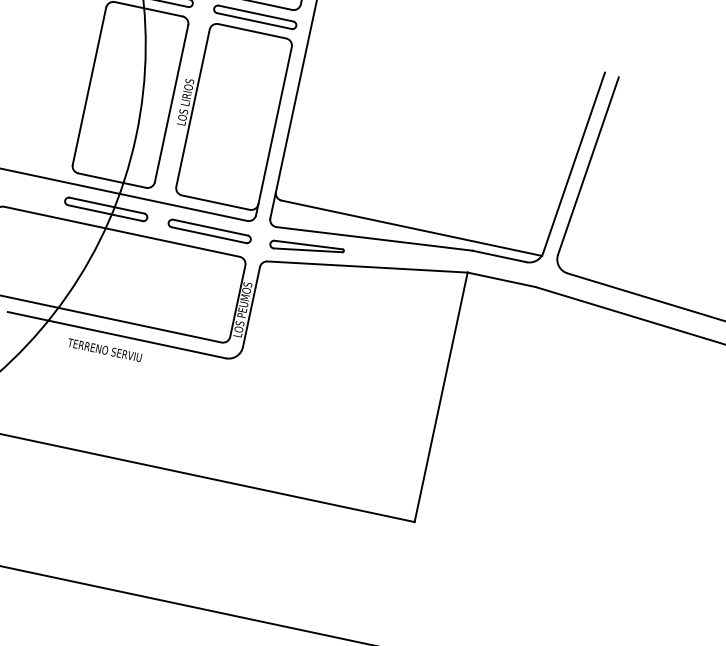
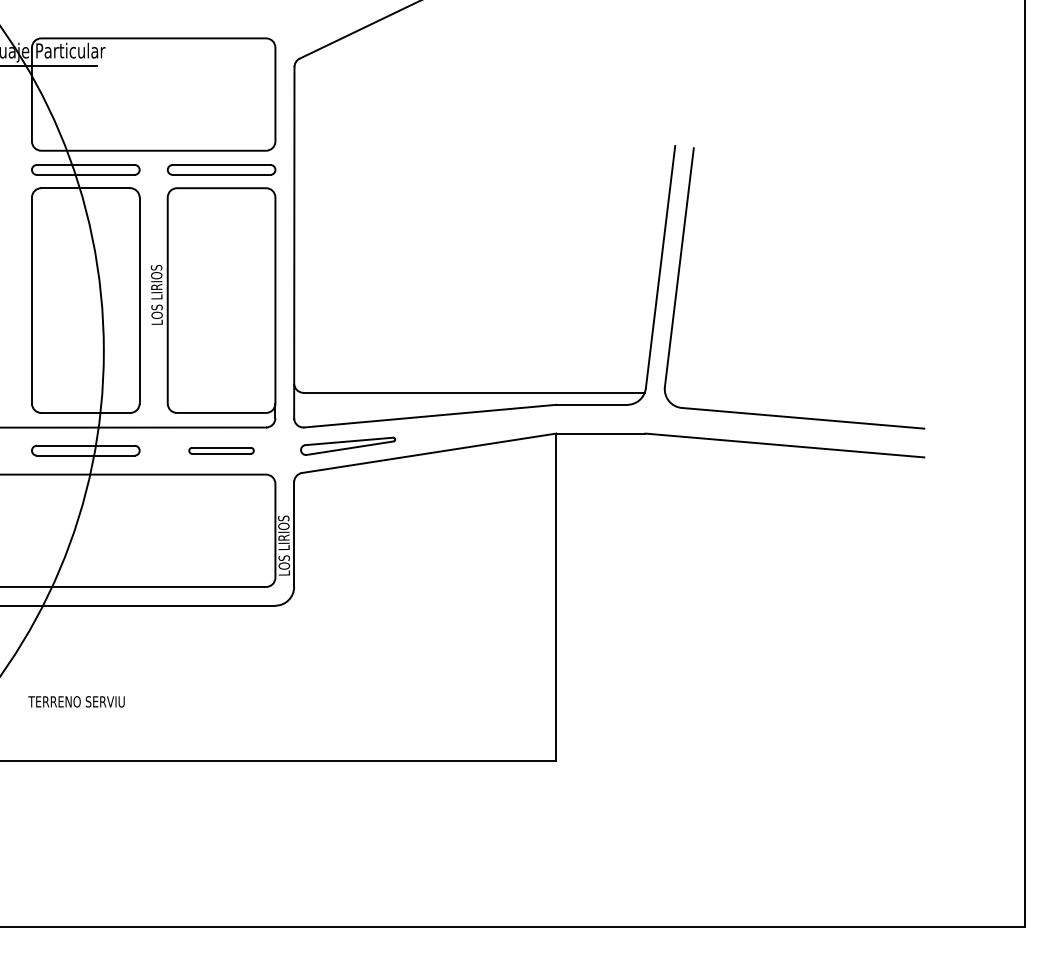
part: (209, 231) -> (221, 450), size x0.6
text: (244, 299) -> (283, 526), LOS PEUMOS -> LOS LIRIOS
text: (104, 349) -> (76, 701), moved

